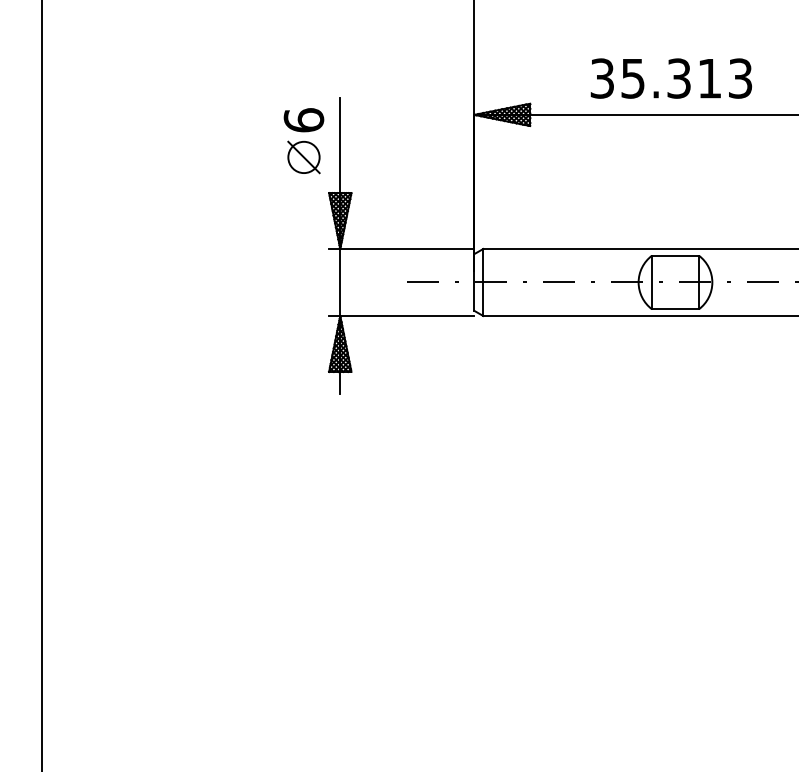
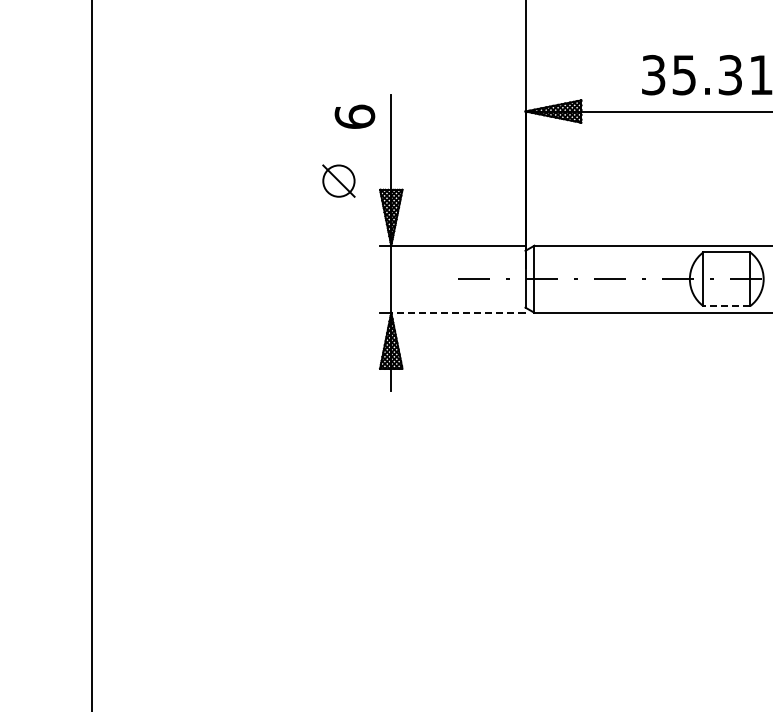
part: (303, 157) -> (338, 181), moved
line: (674, 309) -> (725, 306), solid -> dashed
line: (406, 316) -> (457, 313), solid -> dashed

